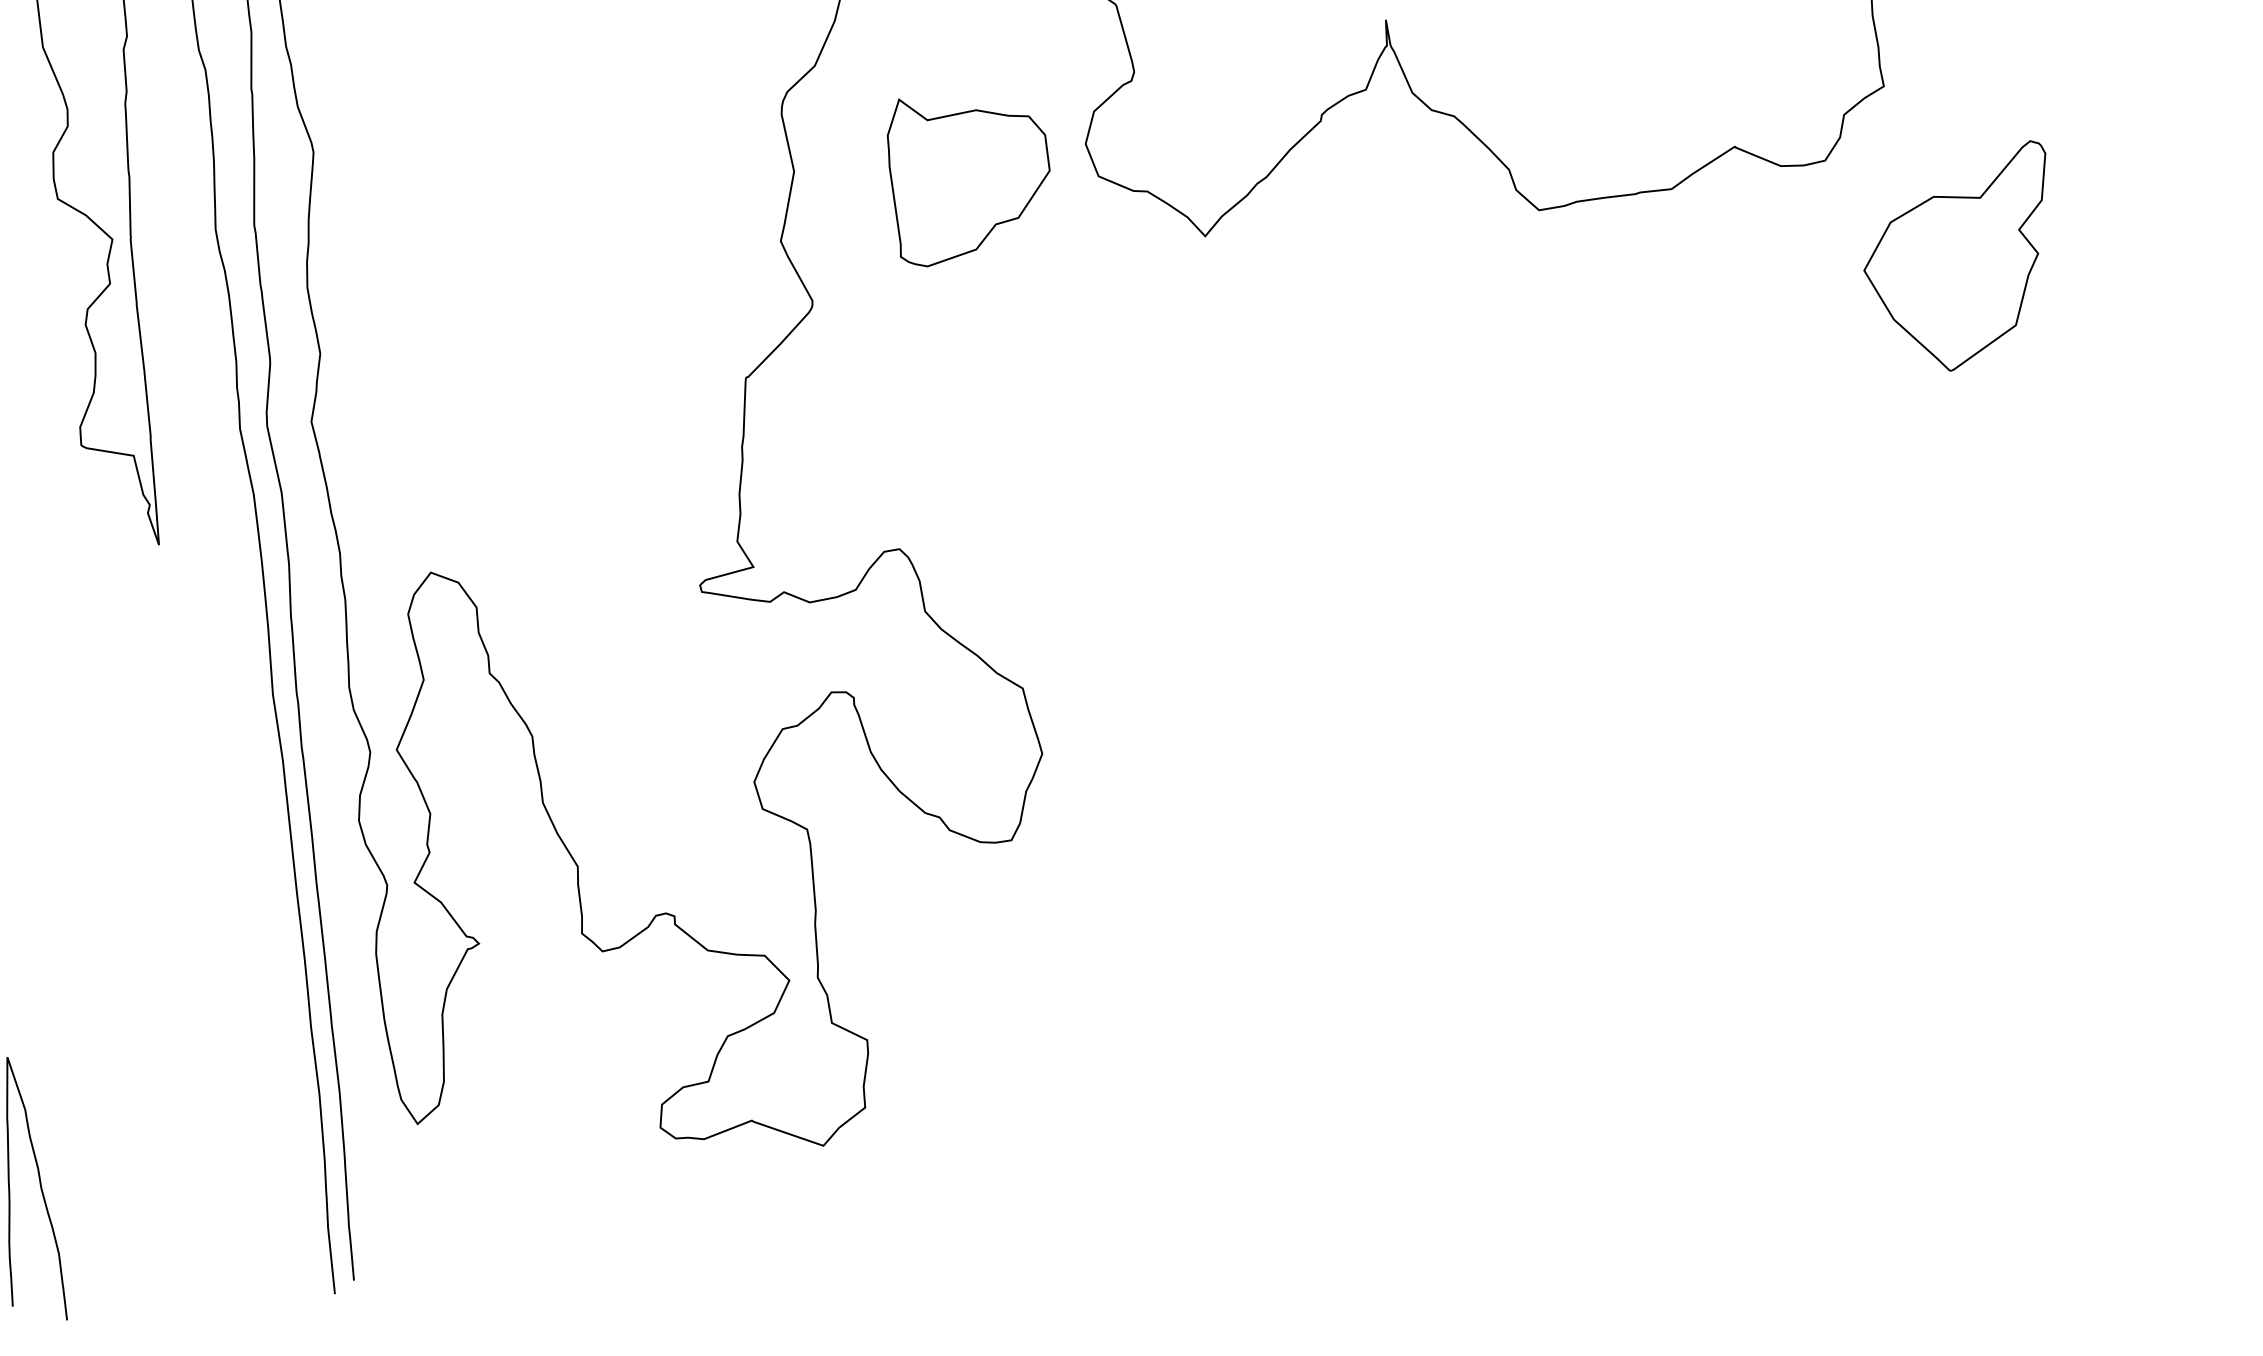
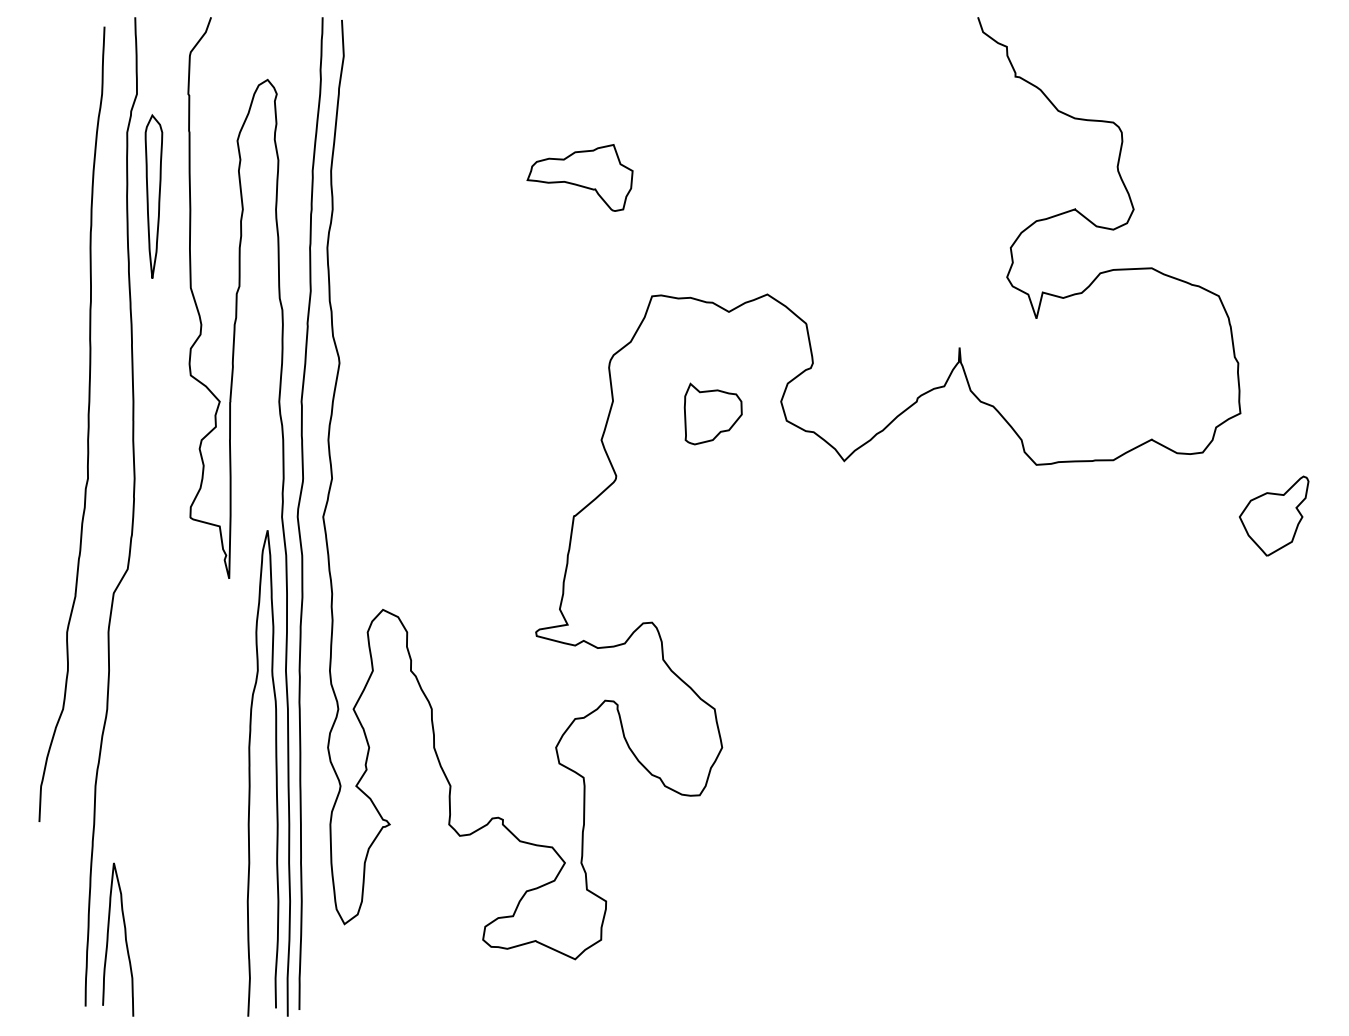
part: (968, 176) -> (712, 413), size x0.62
part: (1960, 257) -> (1274, 515), size x0.62
curve: (228, 878) -> (250, 773), added

